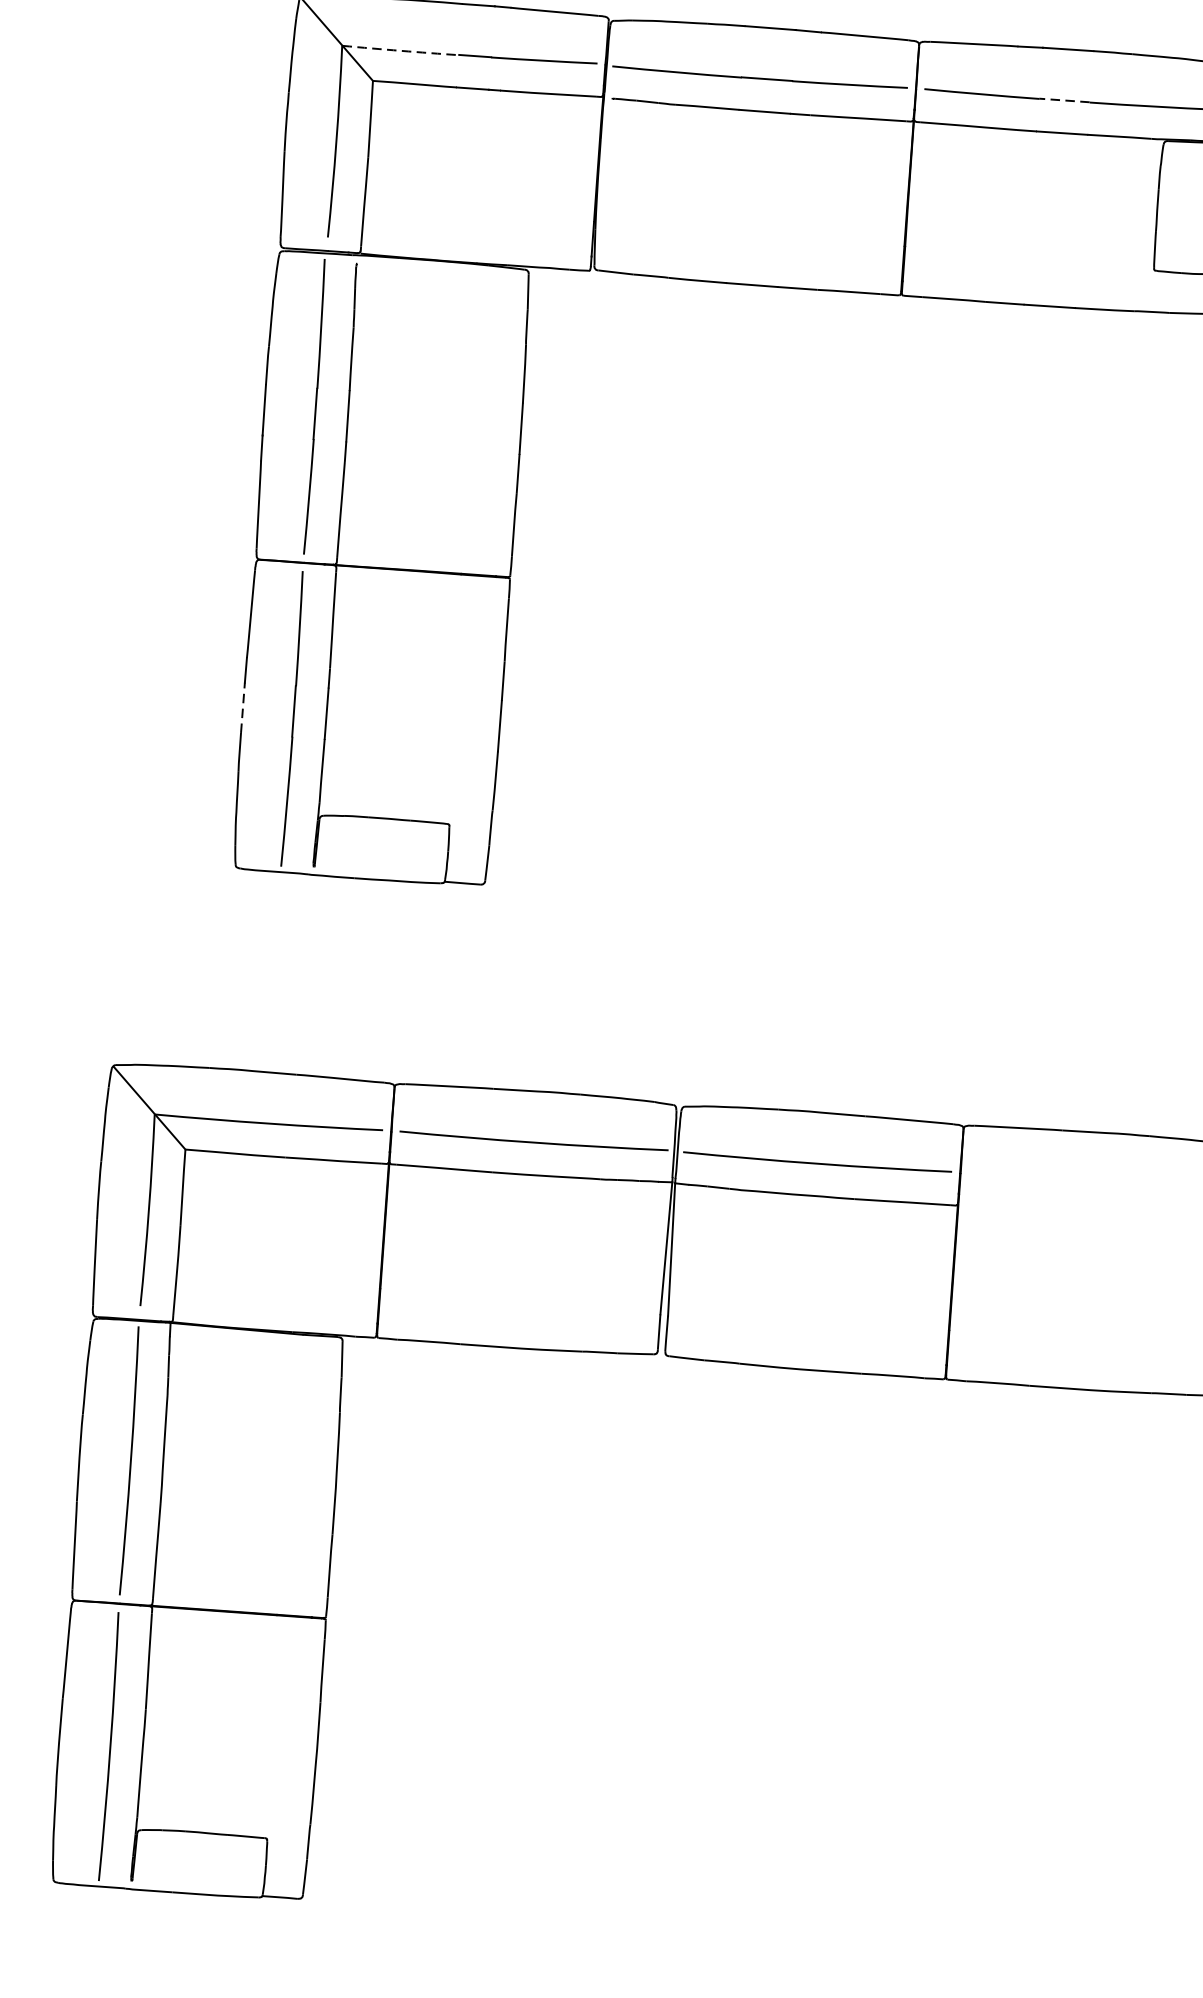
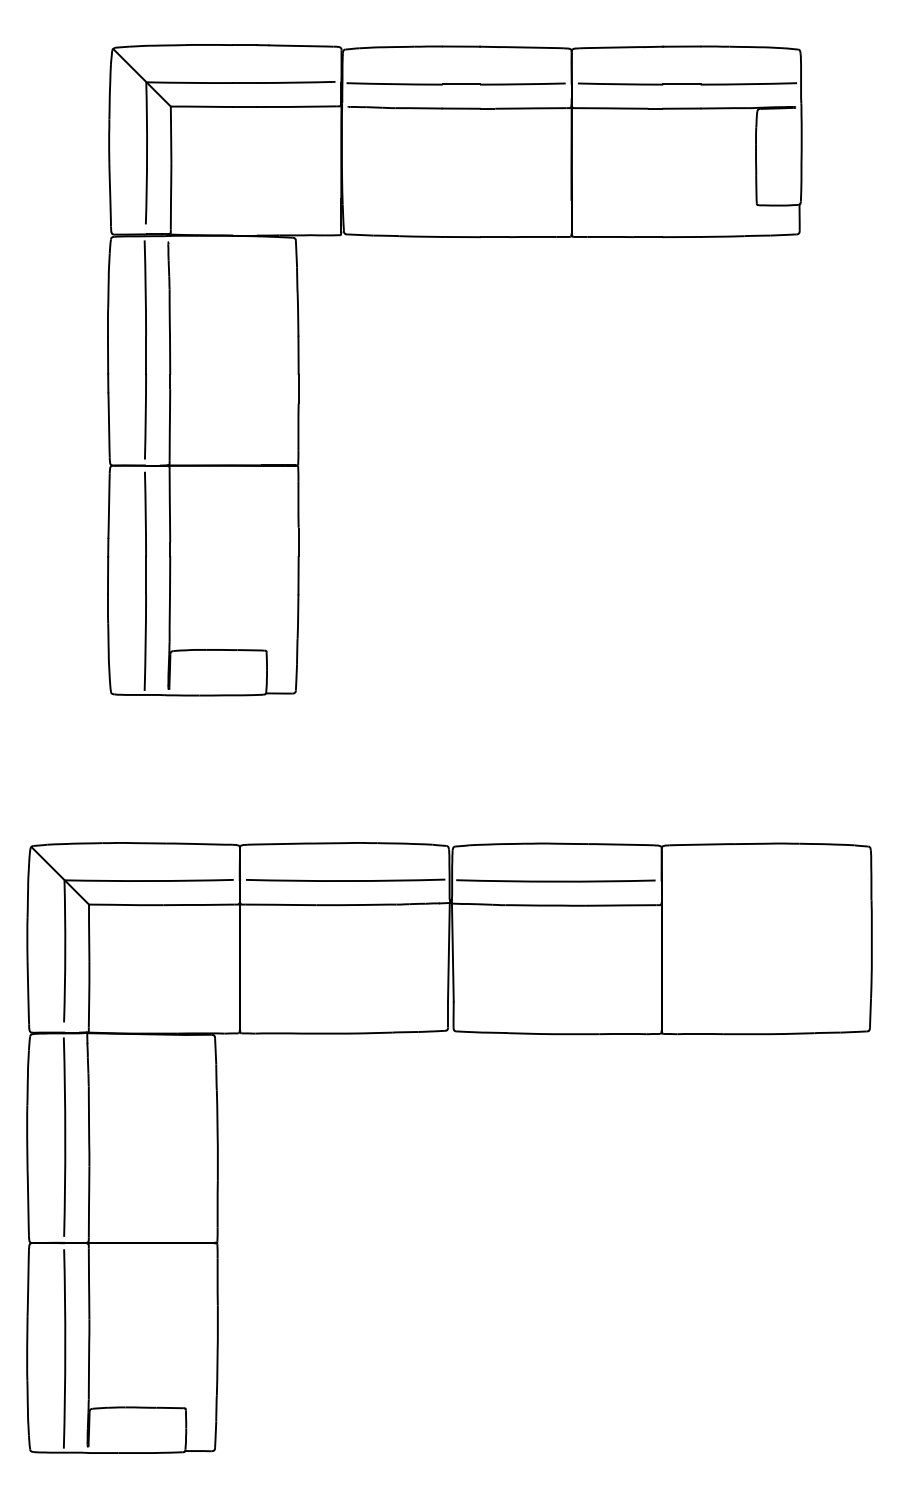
arc: (400, 50) -> (189, 82), dashed -> solid
line: (1064, 100) -> (681, 84), dashed -> solid
line: (243, 707) -> (108, 575), dashed -> solid

